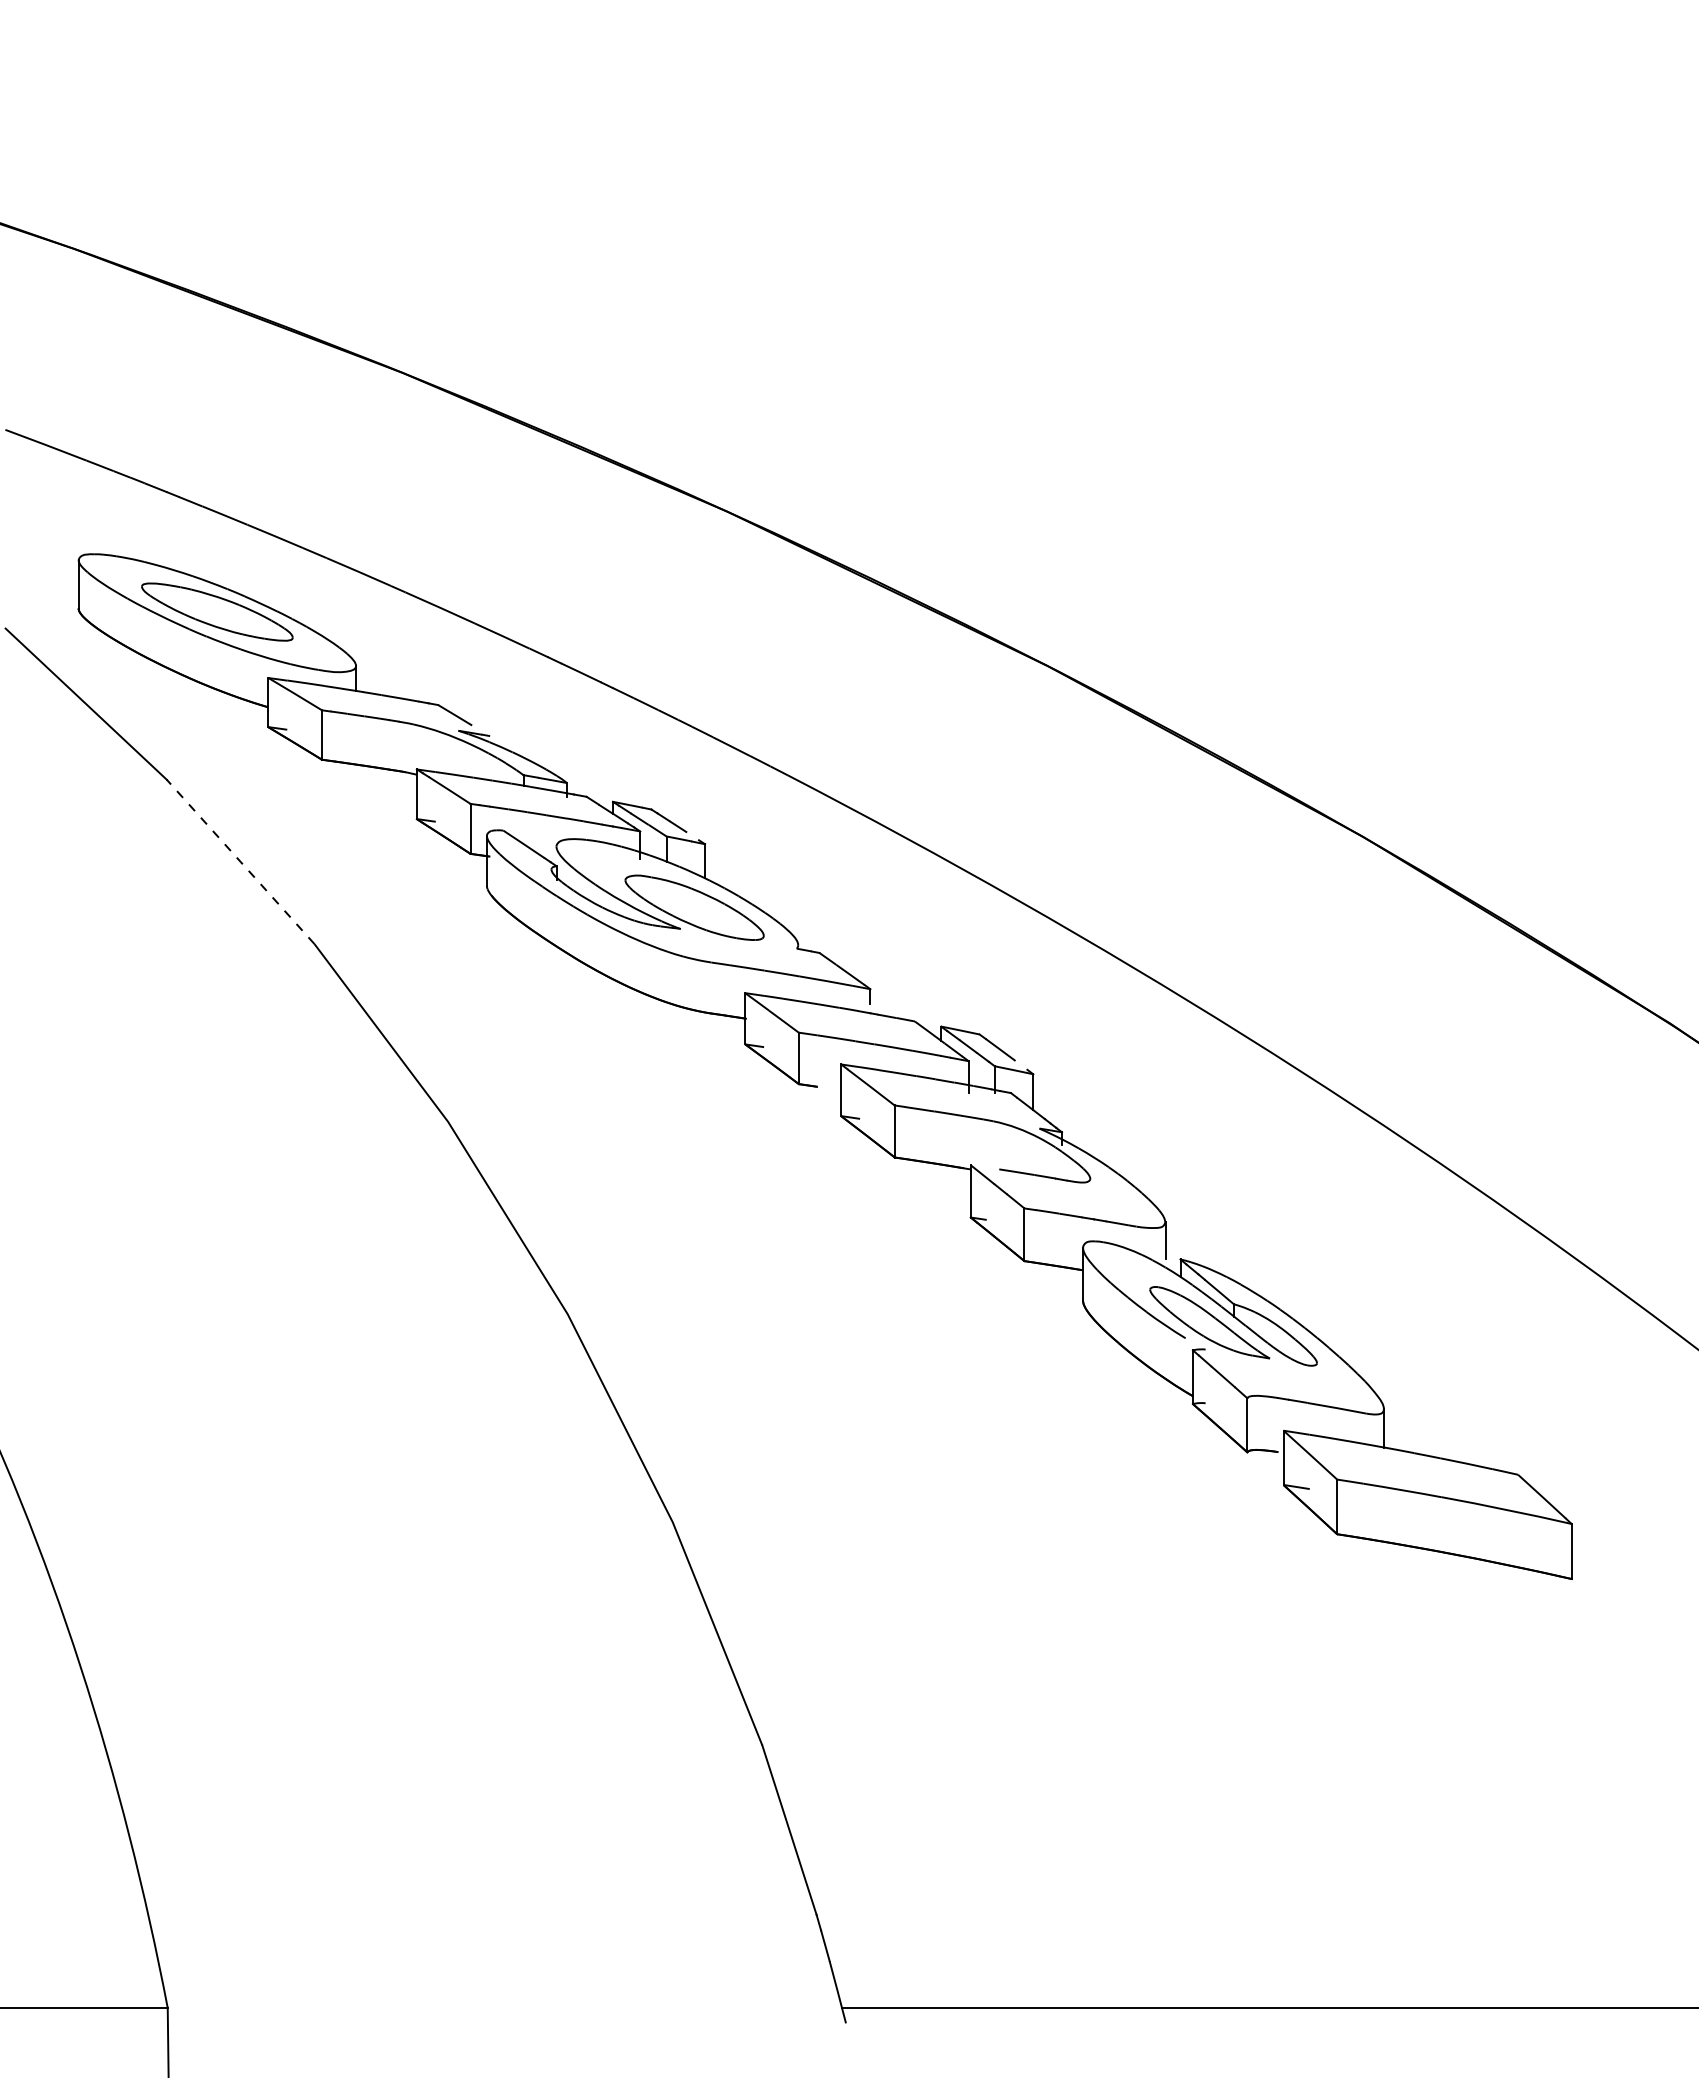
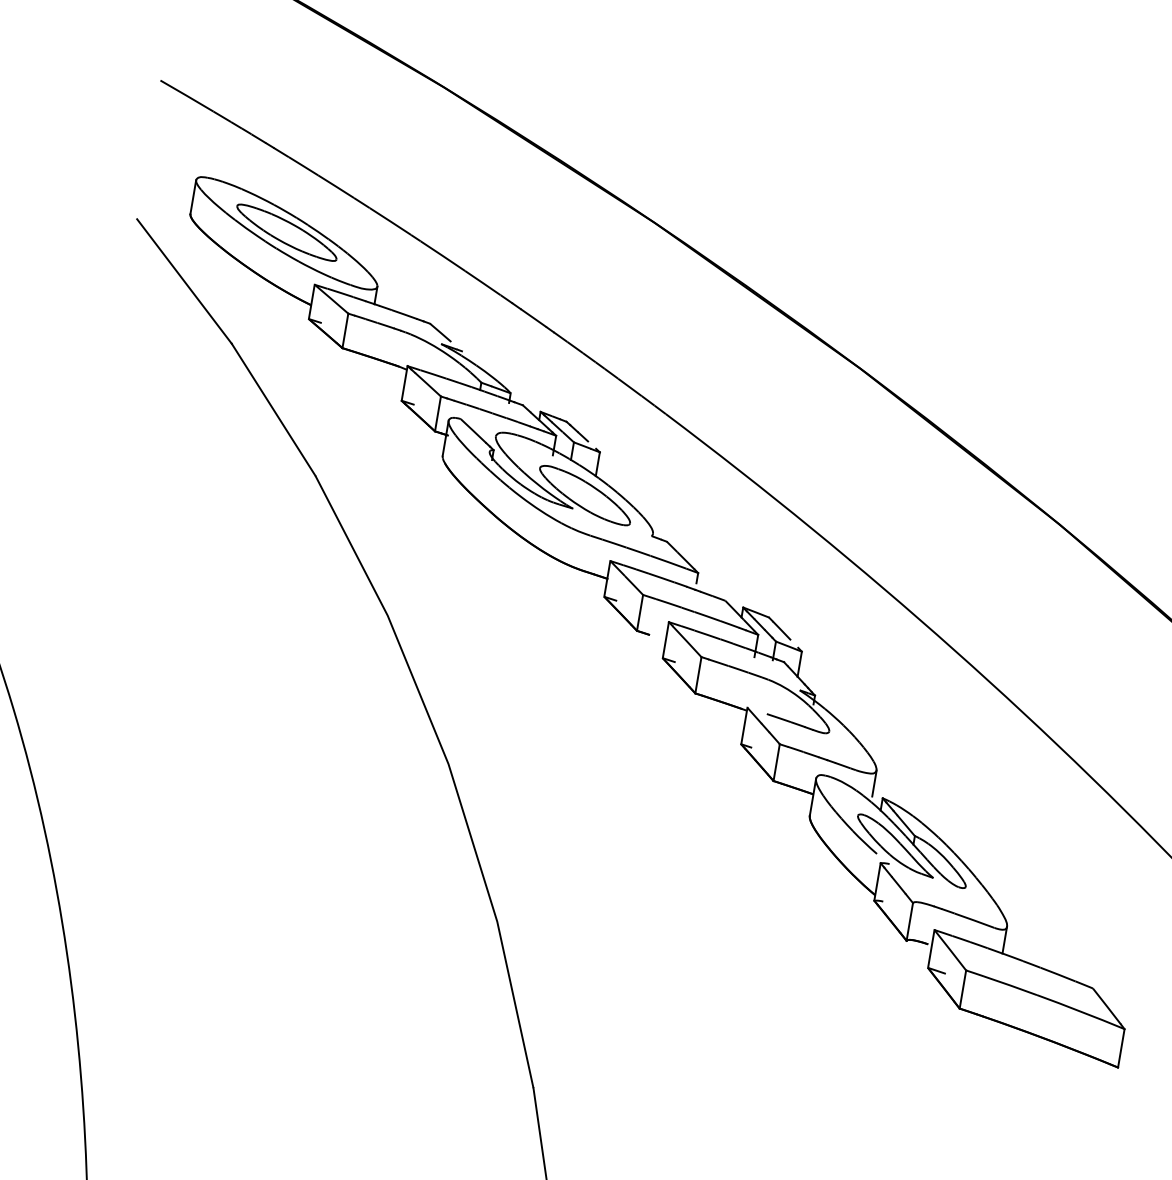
line: (240, 861) -> (273, 409), dashed -> solid

